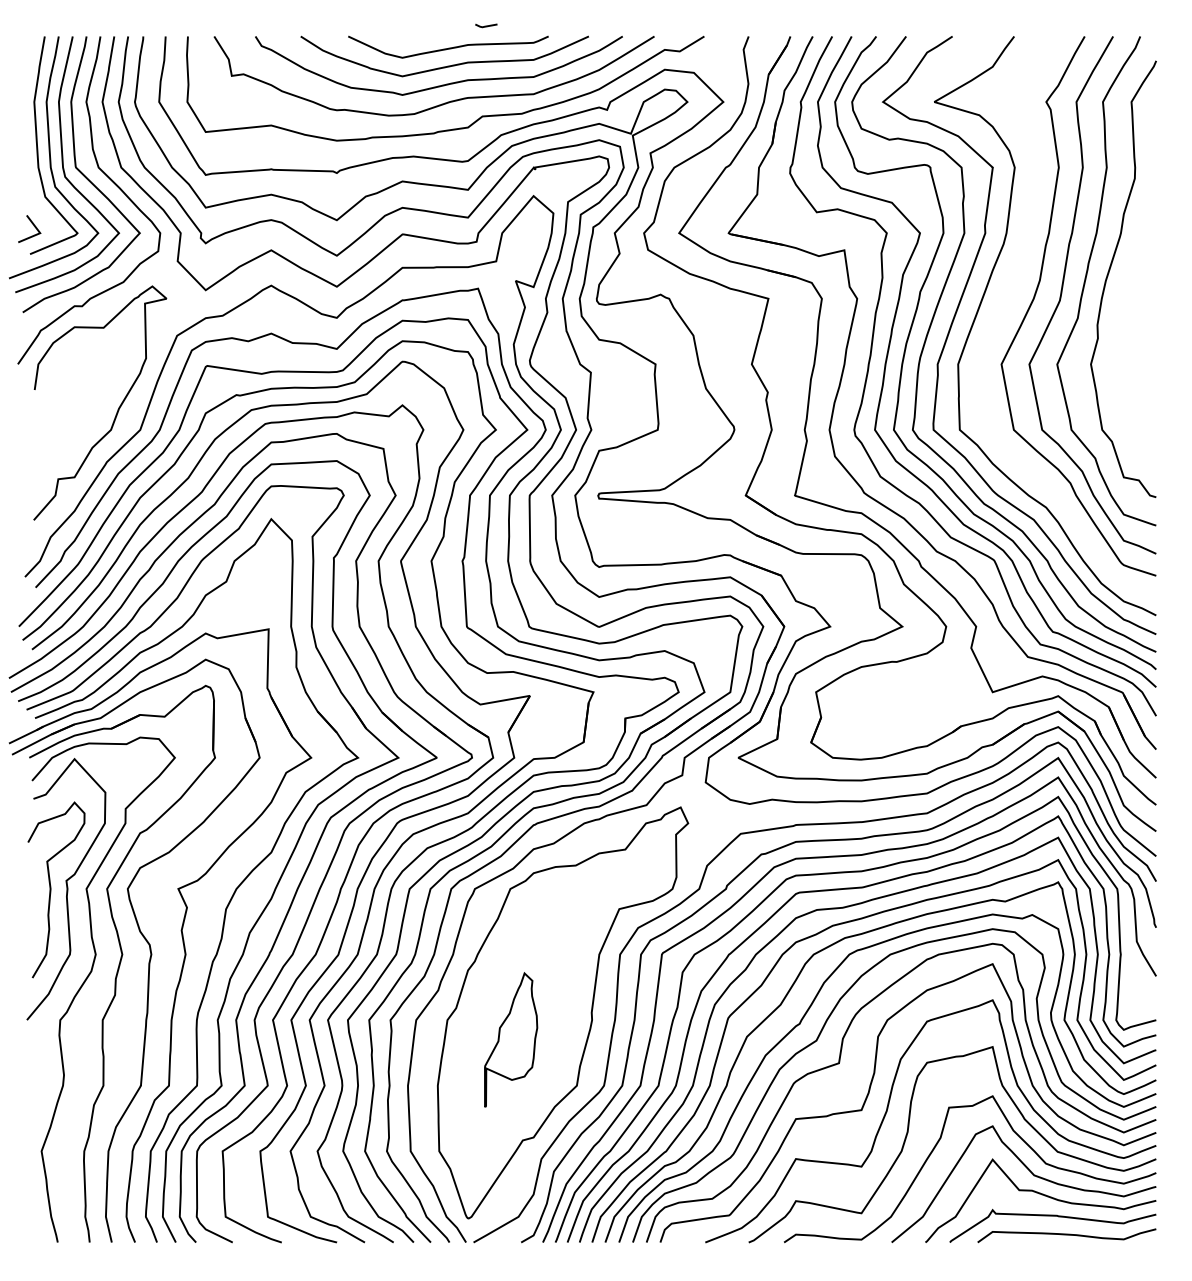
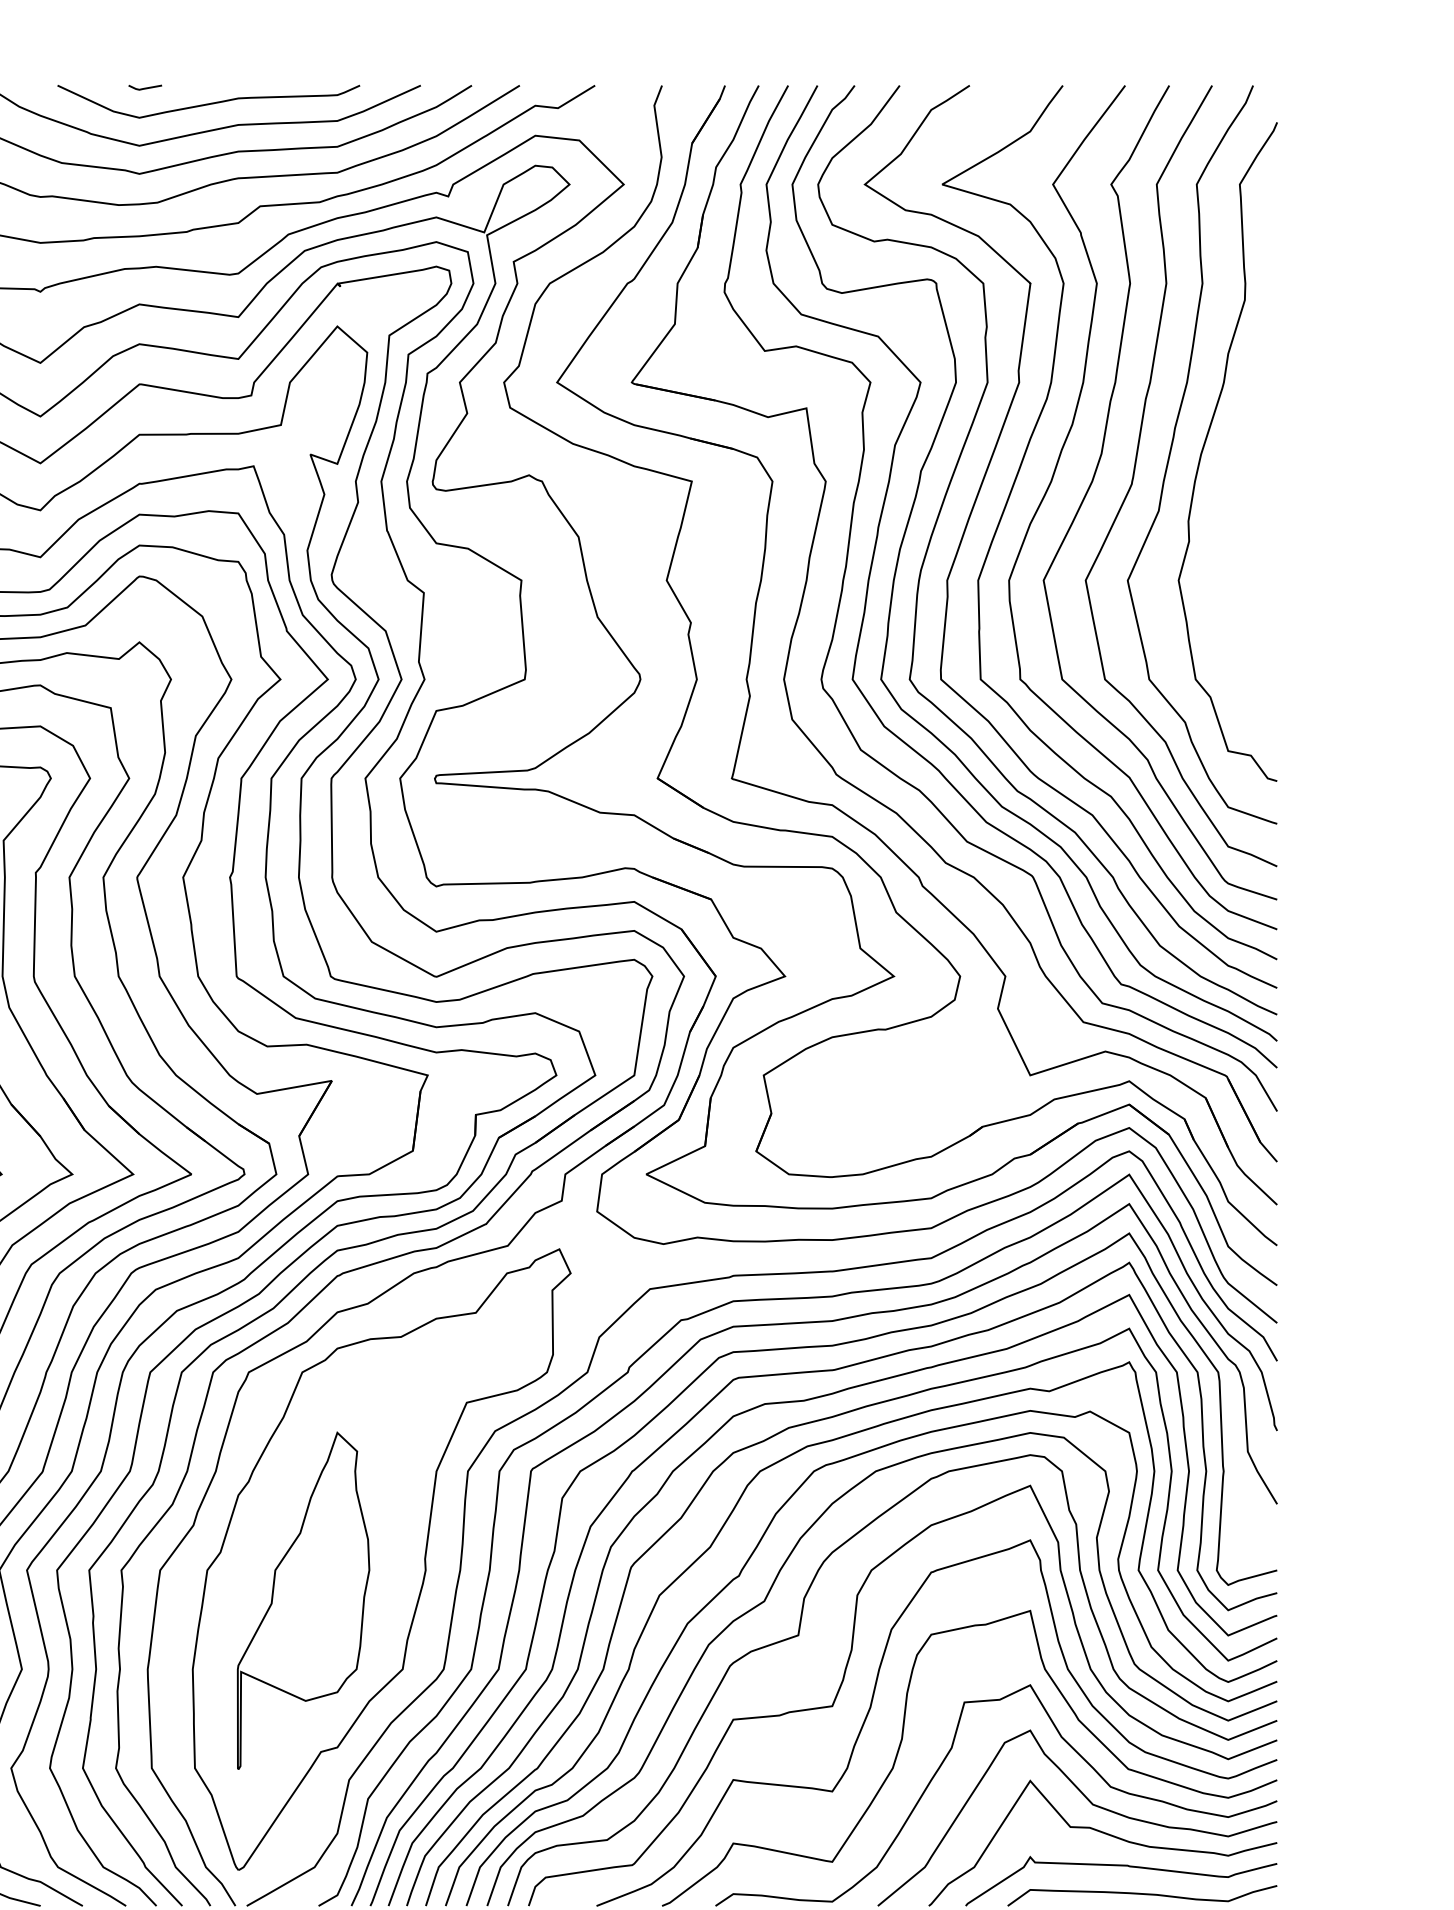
line: (486, 25) -> (145, 87), moved
curve: (1008, 296) -> (1054, 478), added
part: (510, 1039) -> (302, 1599), size x1.67

